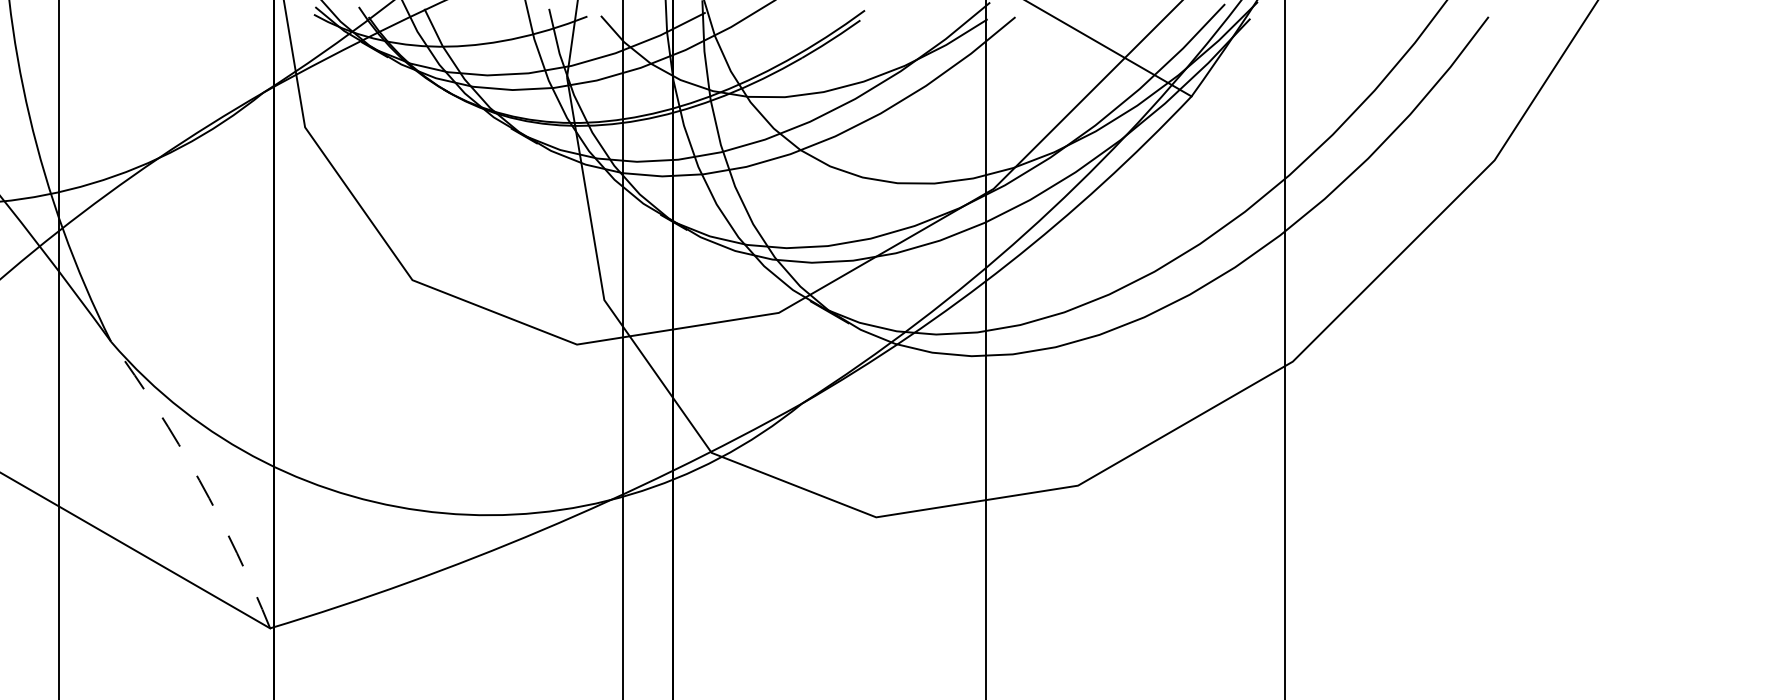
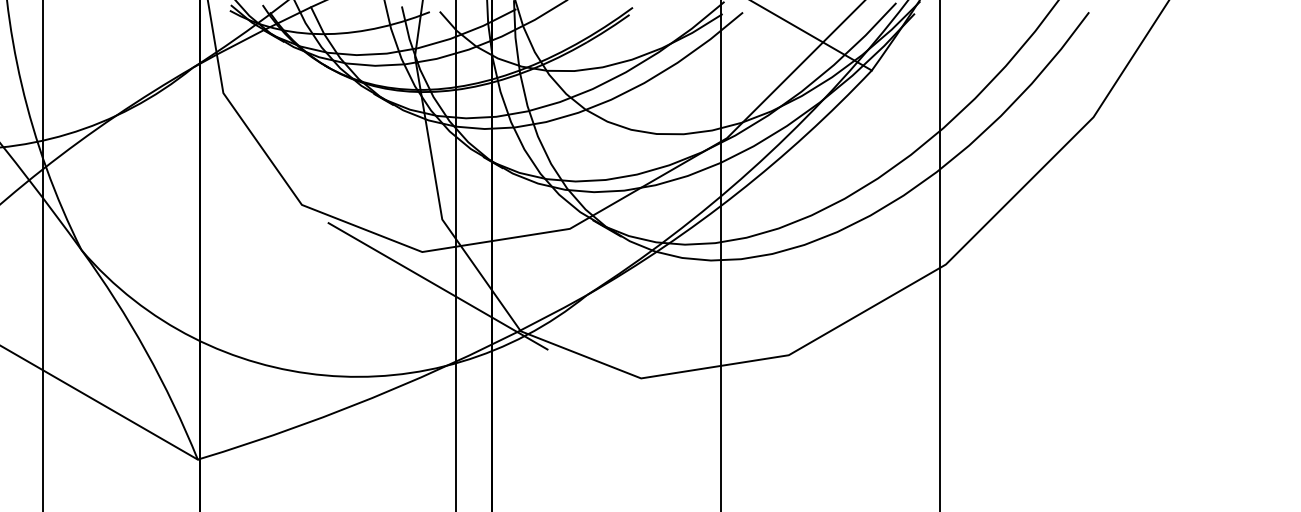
line: (598, 391) -> (437, 286), added
arc: (199, 480) -> (146, 351), dashed -> solid

